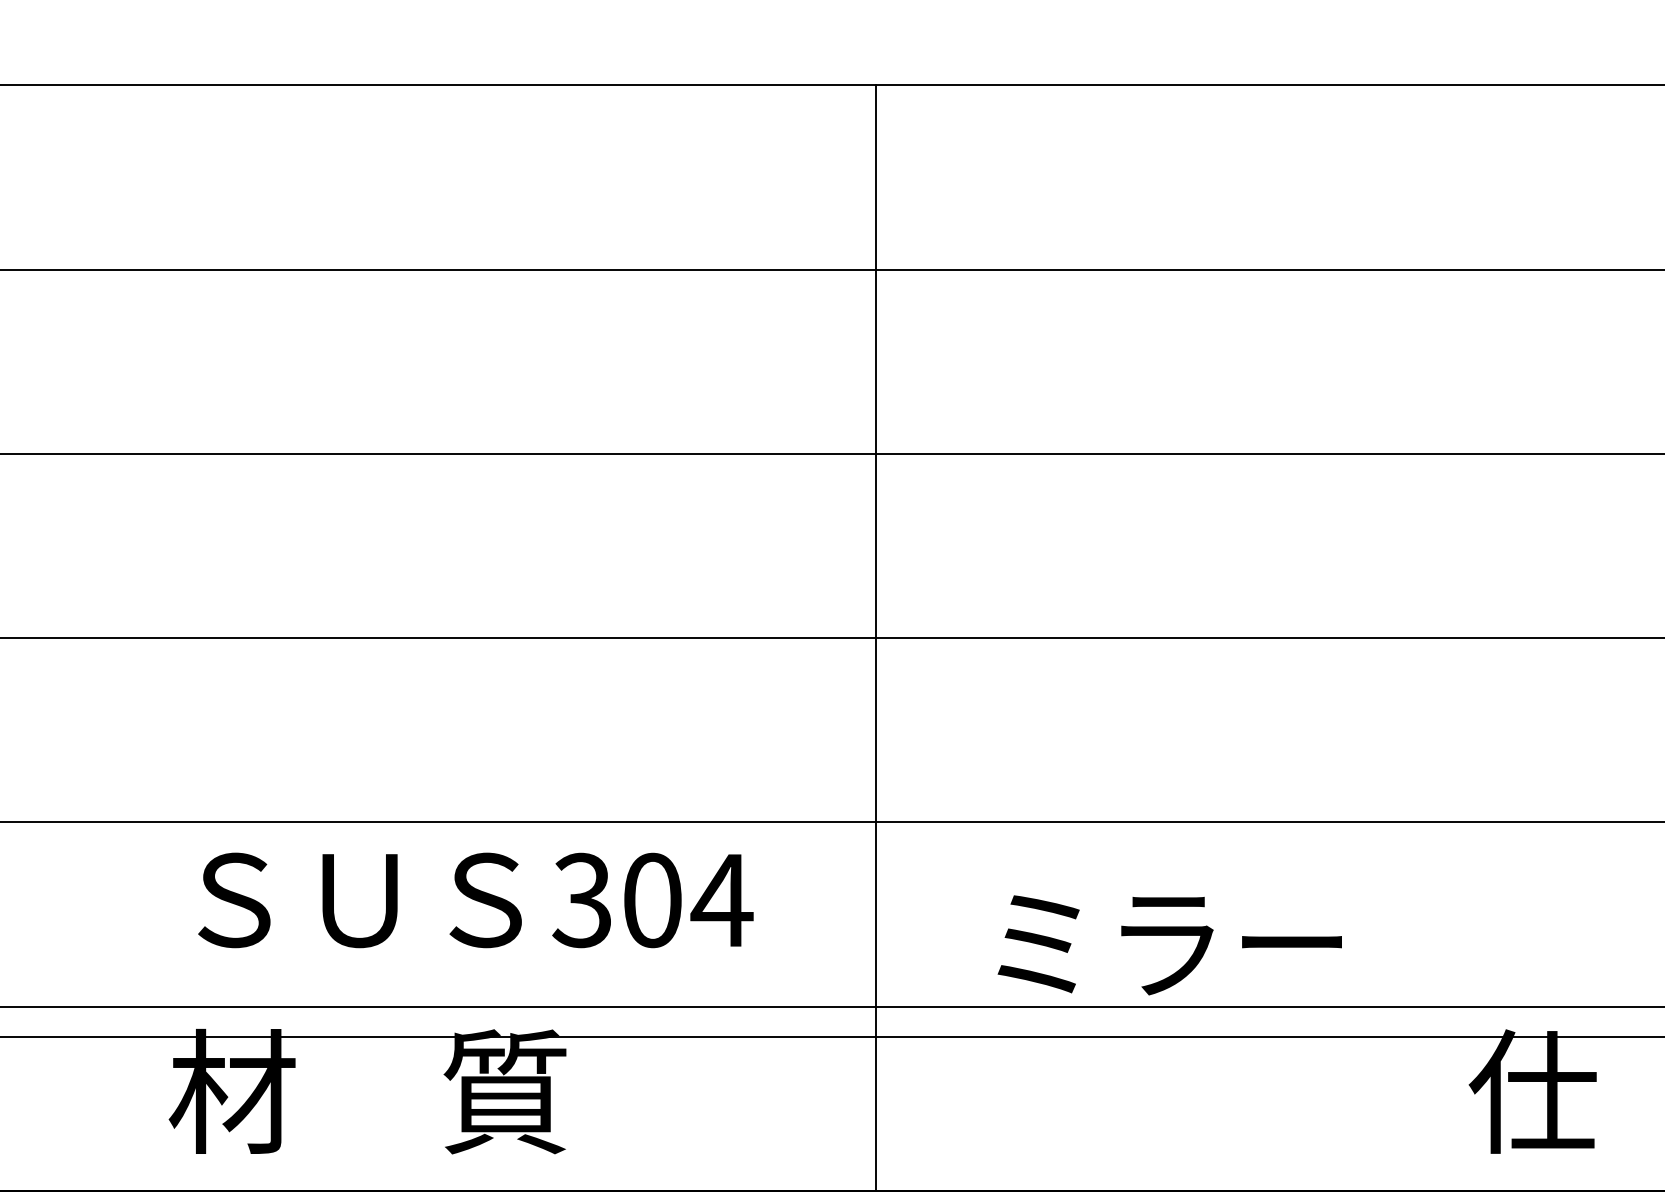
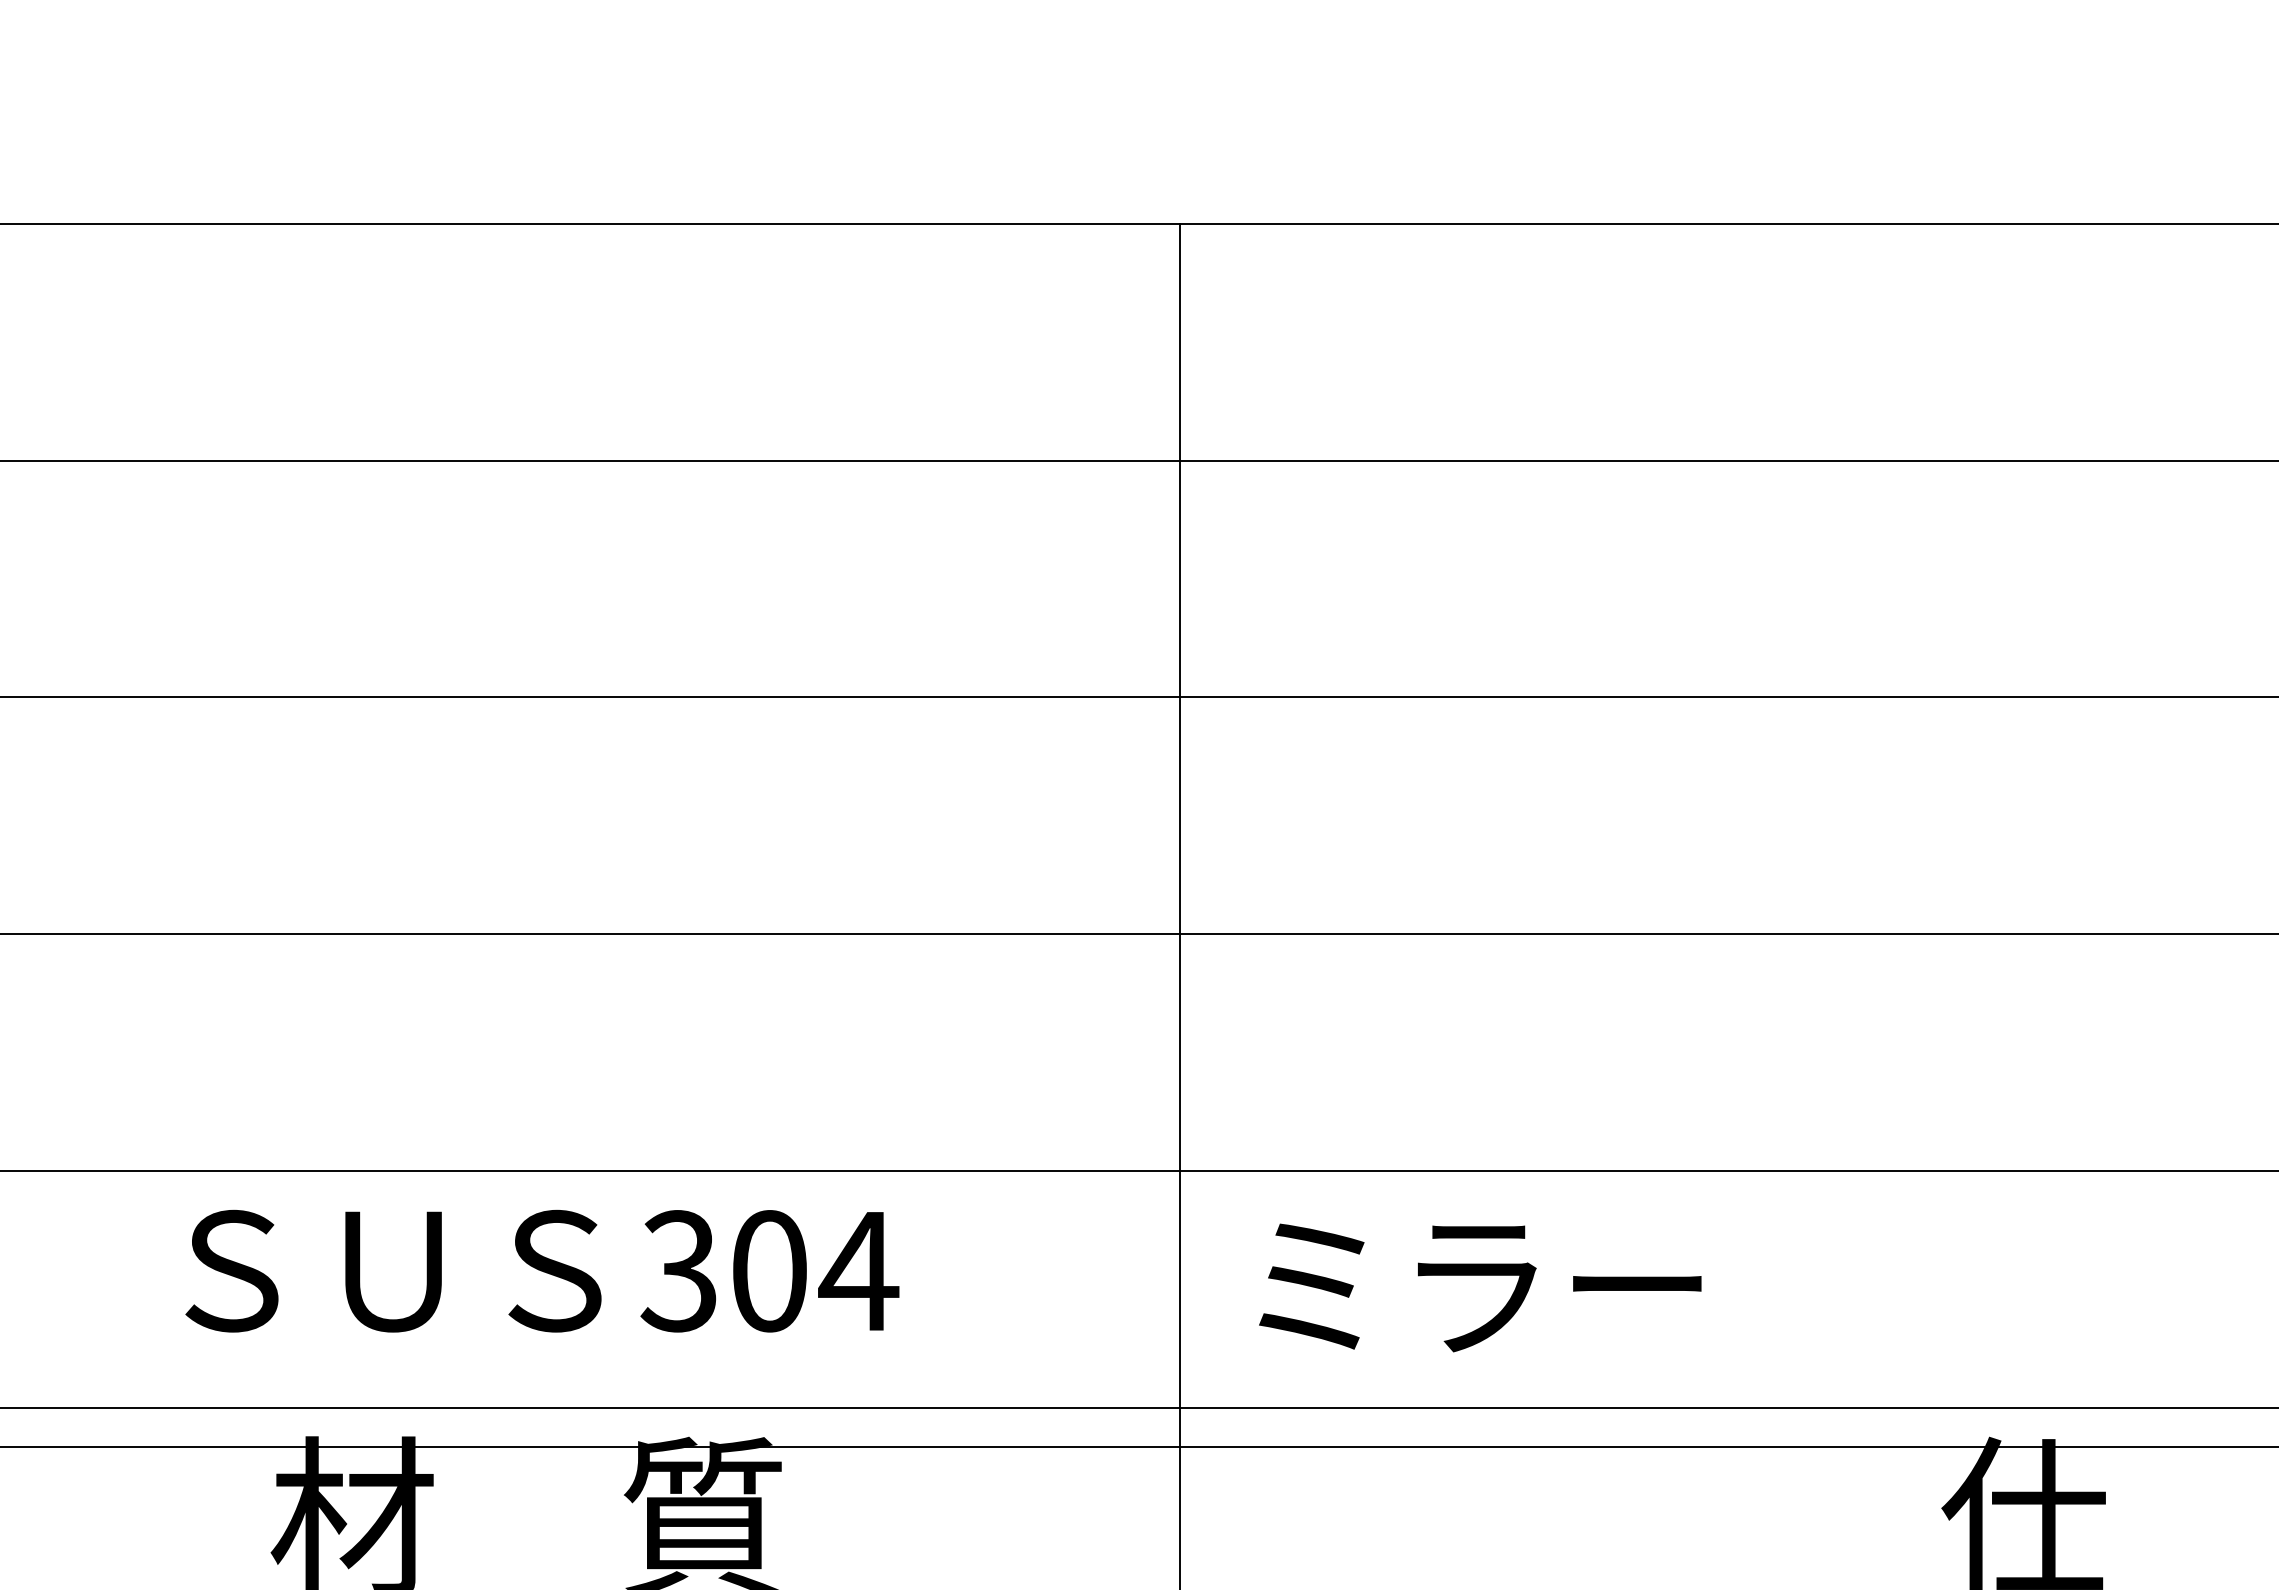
text: (475, 899) -> (542, 1270), moved
text: (1170, 945) -> (1480, 1287), moved

